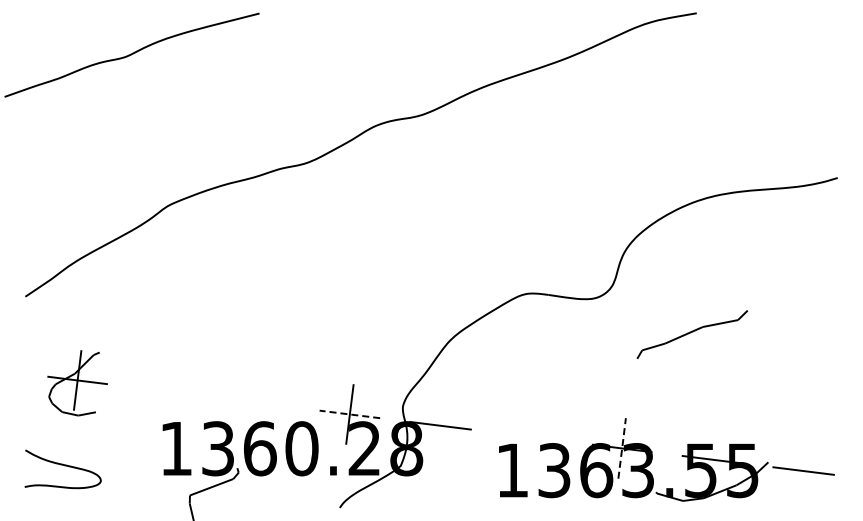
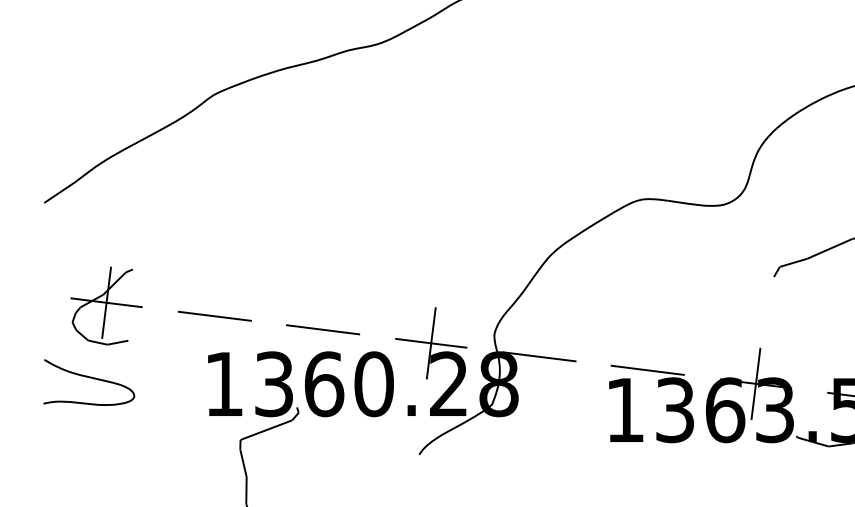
line: (168, 391) -> (214, 315), added
line: (259, 402) -> (323, 329), added
line: (349, 414) -> (430, 343), dashed -> solid
line: (531, 436) -> (647, 369), added
line: (622, 448) -> (756, 383), dashed -> solid
curve: (64, 466) -> (90, 379), moved

